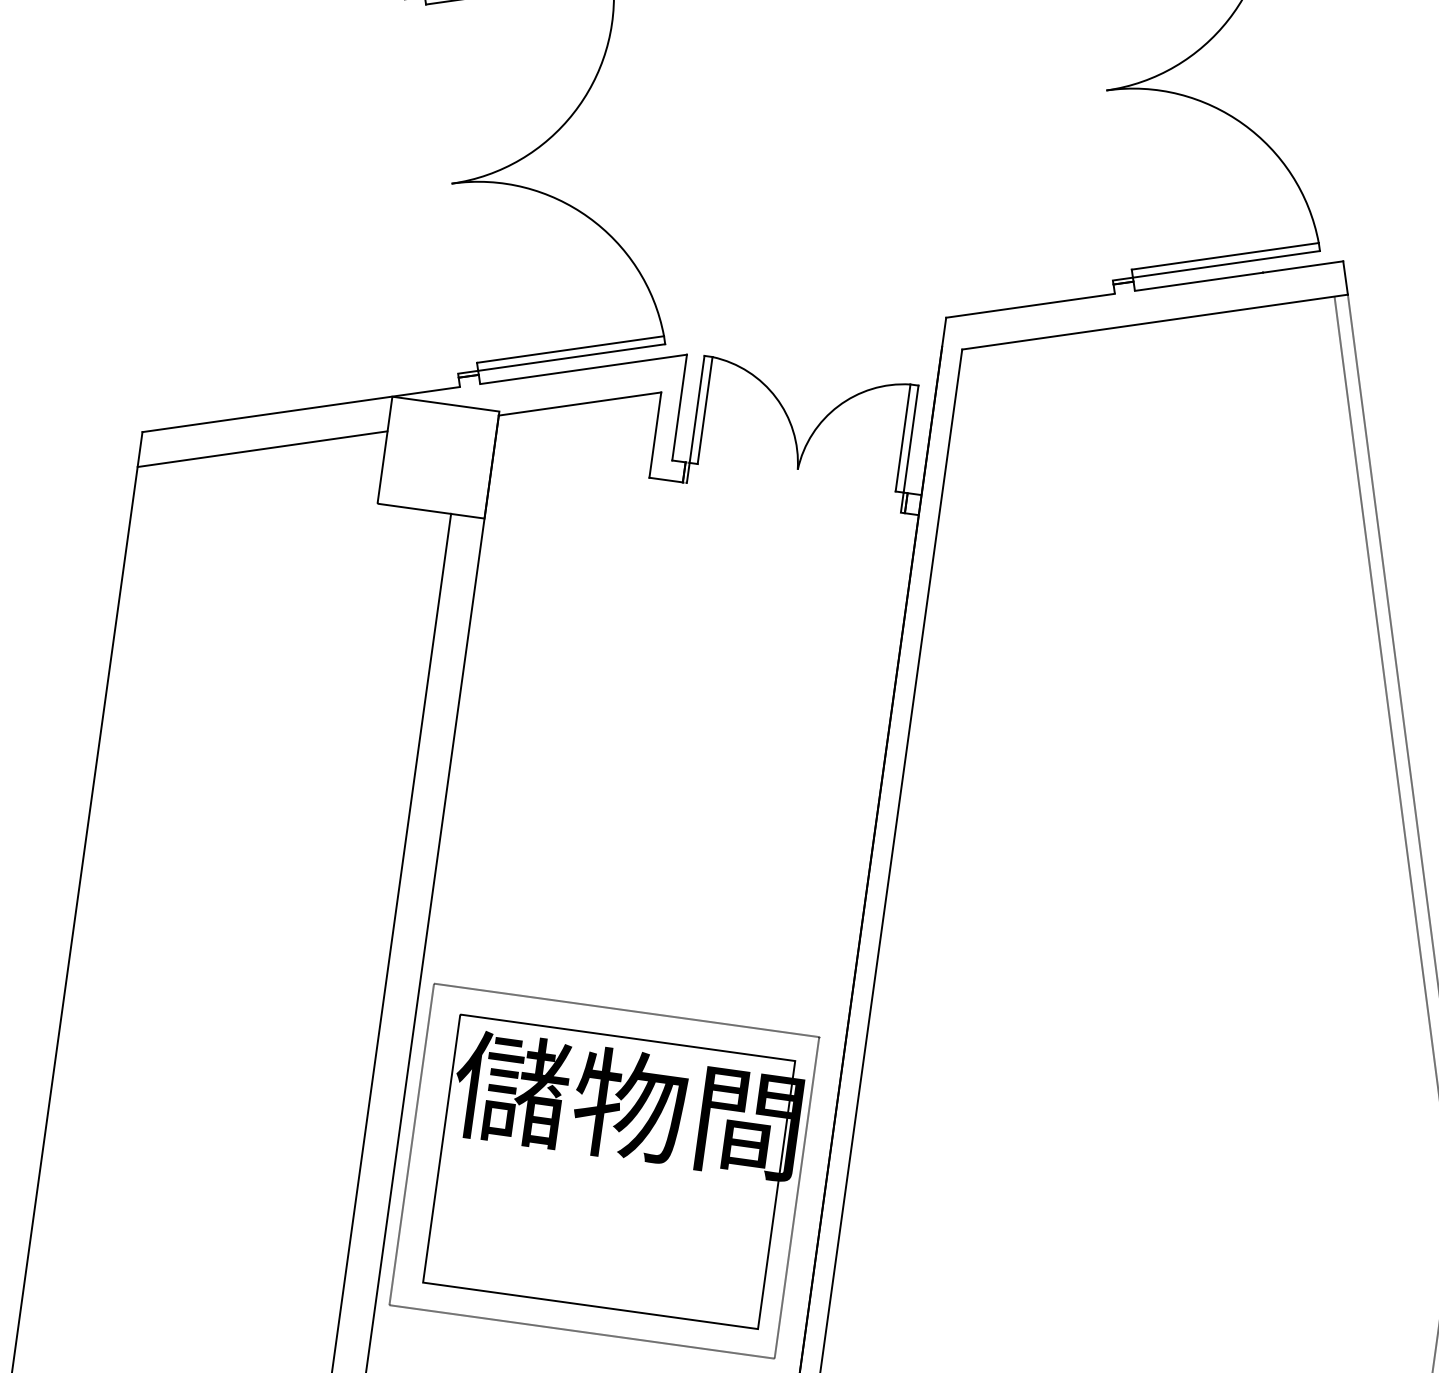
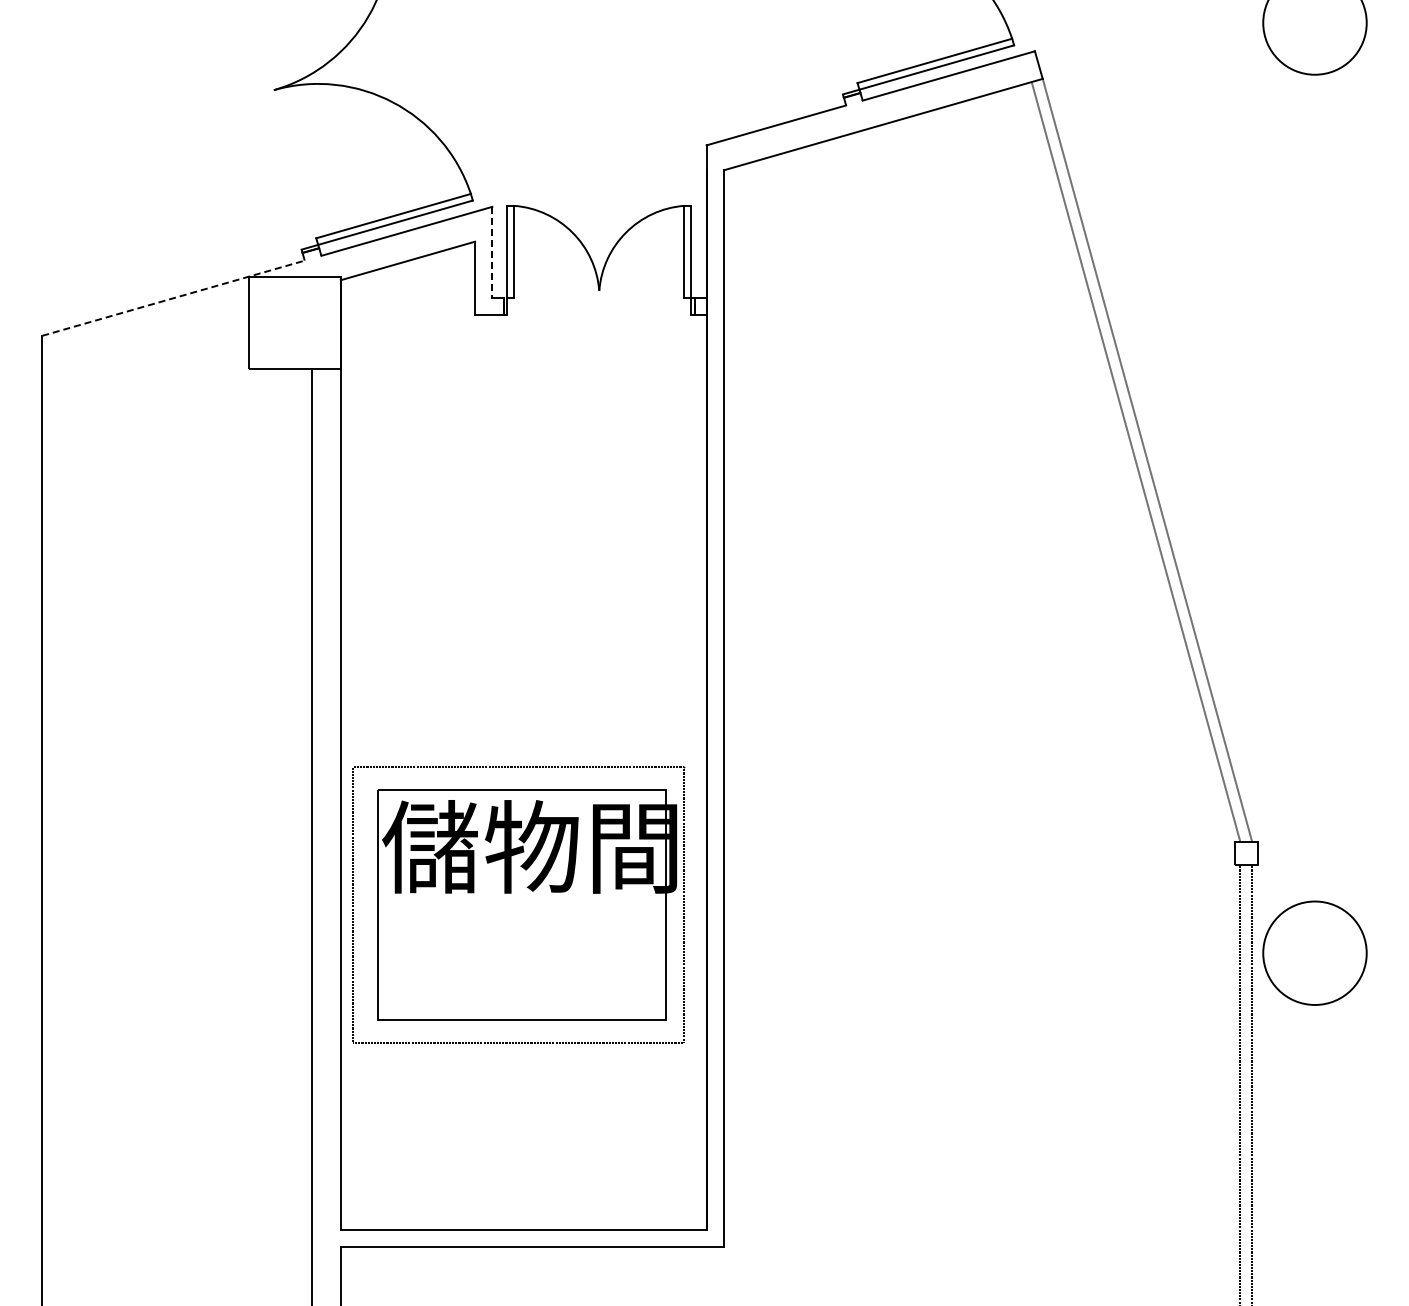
line: (679, 407) -> (492, 252), solid -> dashed
line: (301, 409) -> (173, 298), solid -> dashed
line: (262, 448) -> (145, 335), removed

